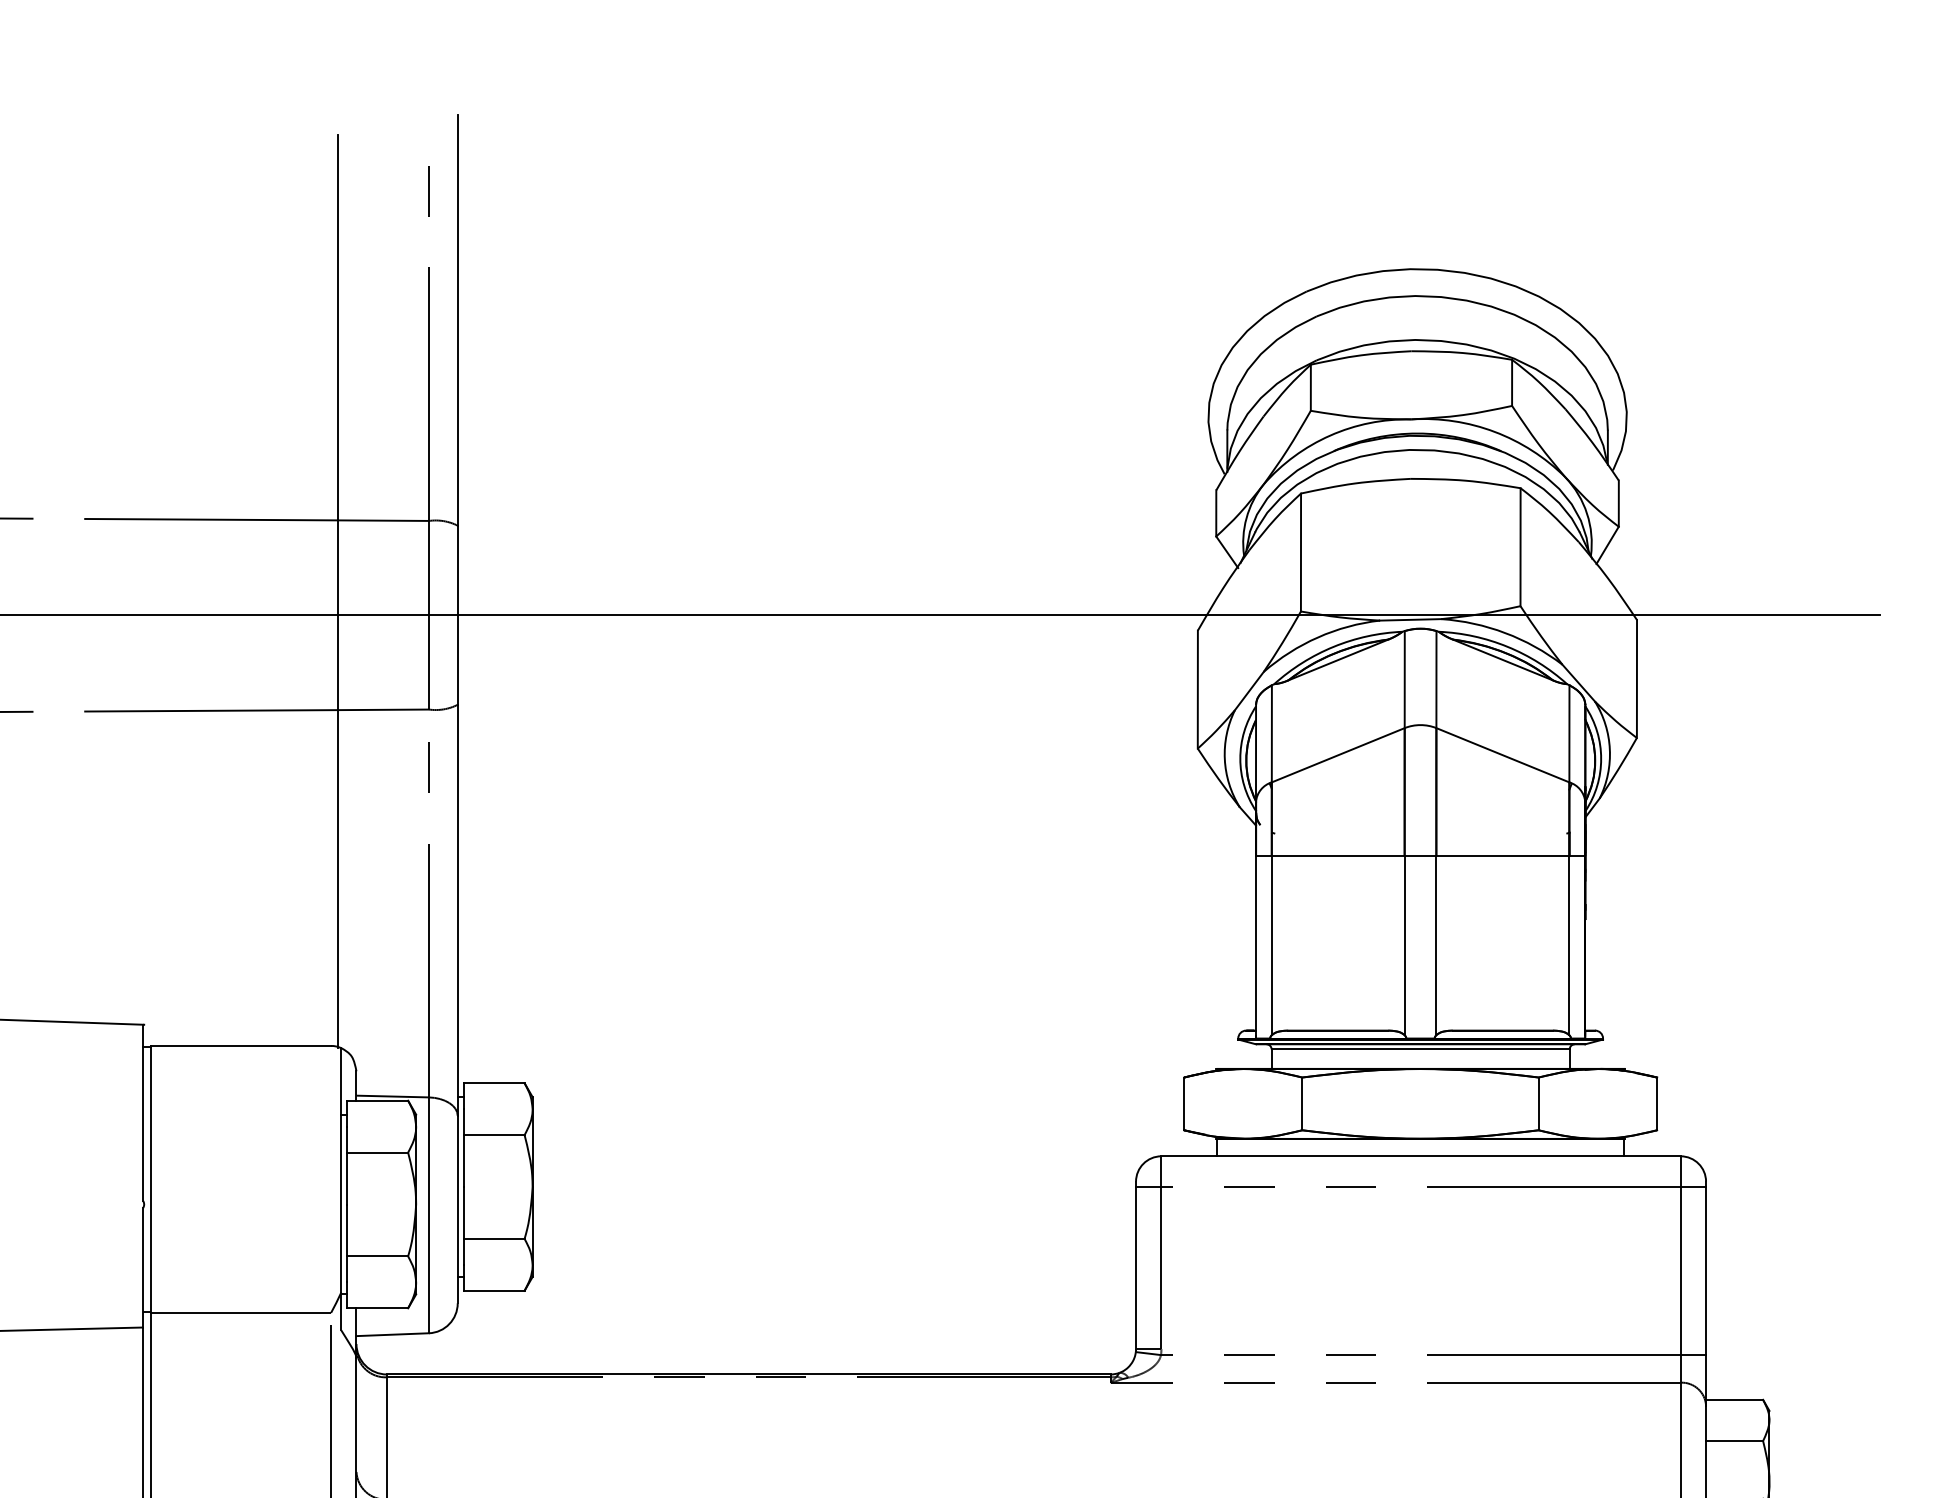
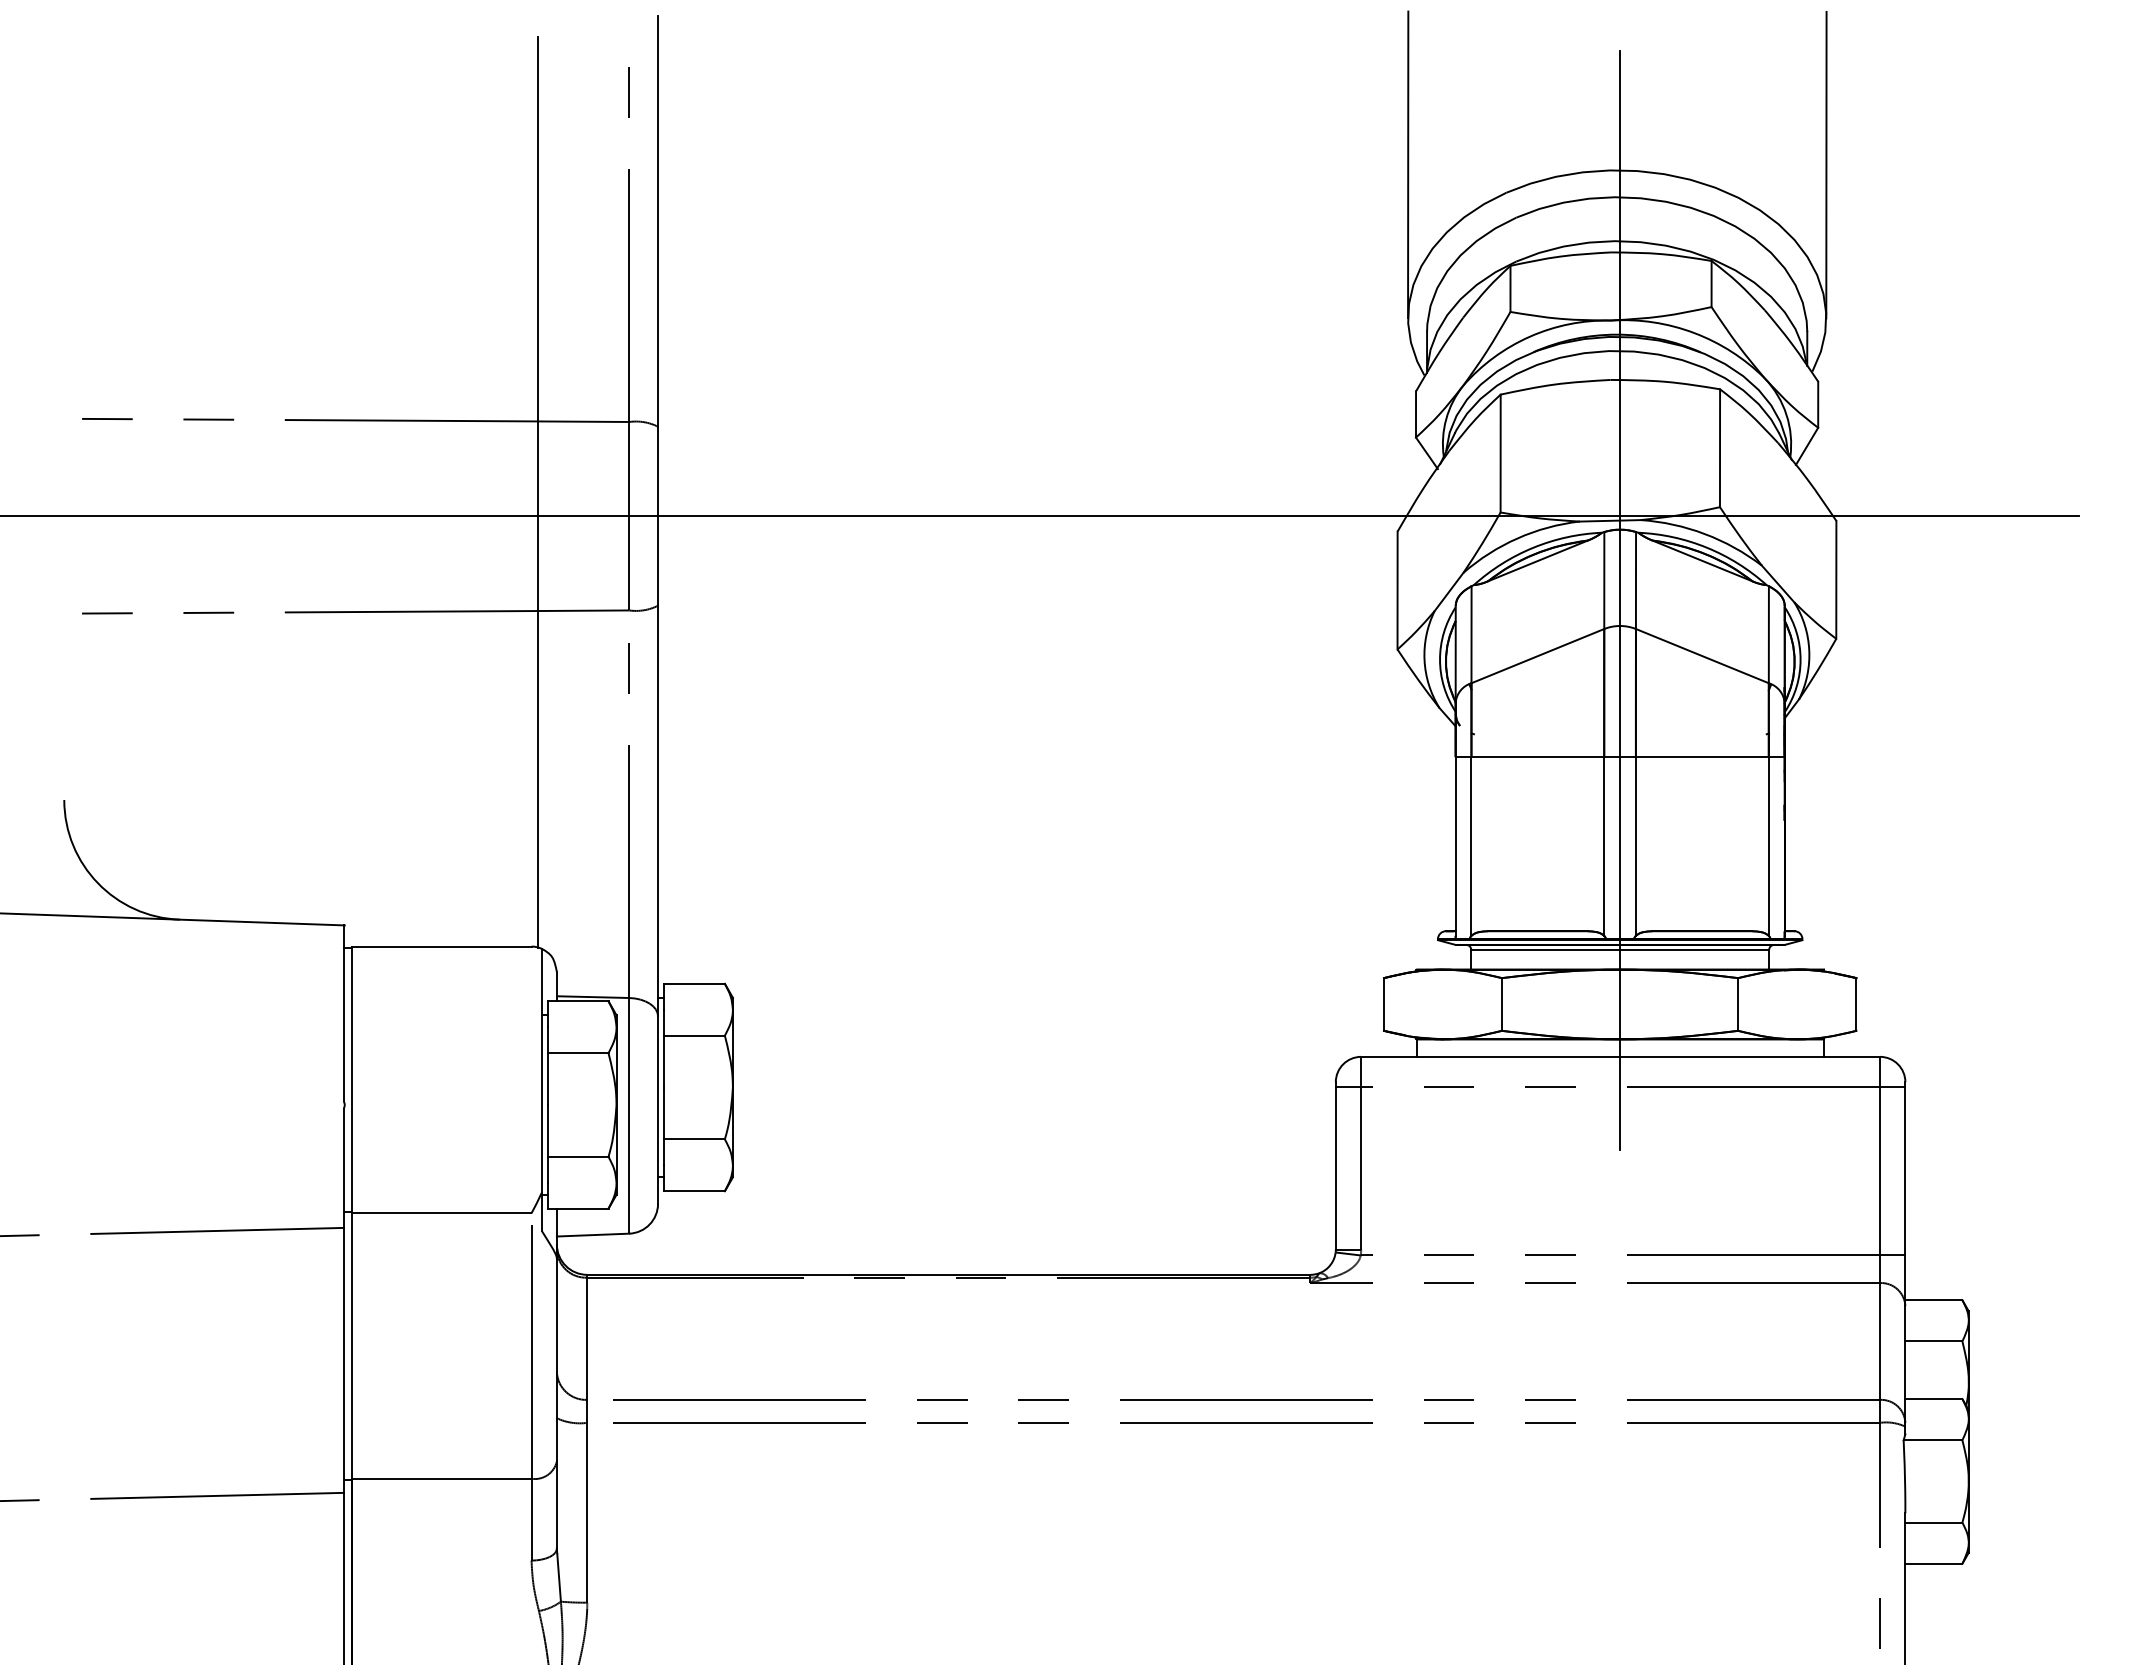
line: (1208, 263) -> (1408, 164), added
line: (1627, 263) -> (1826, 164), added
line: (1420, 699) -> (1620, 600), added

